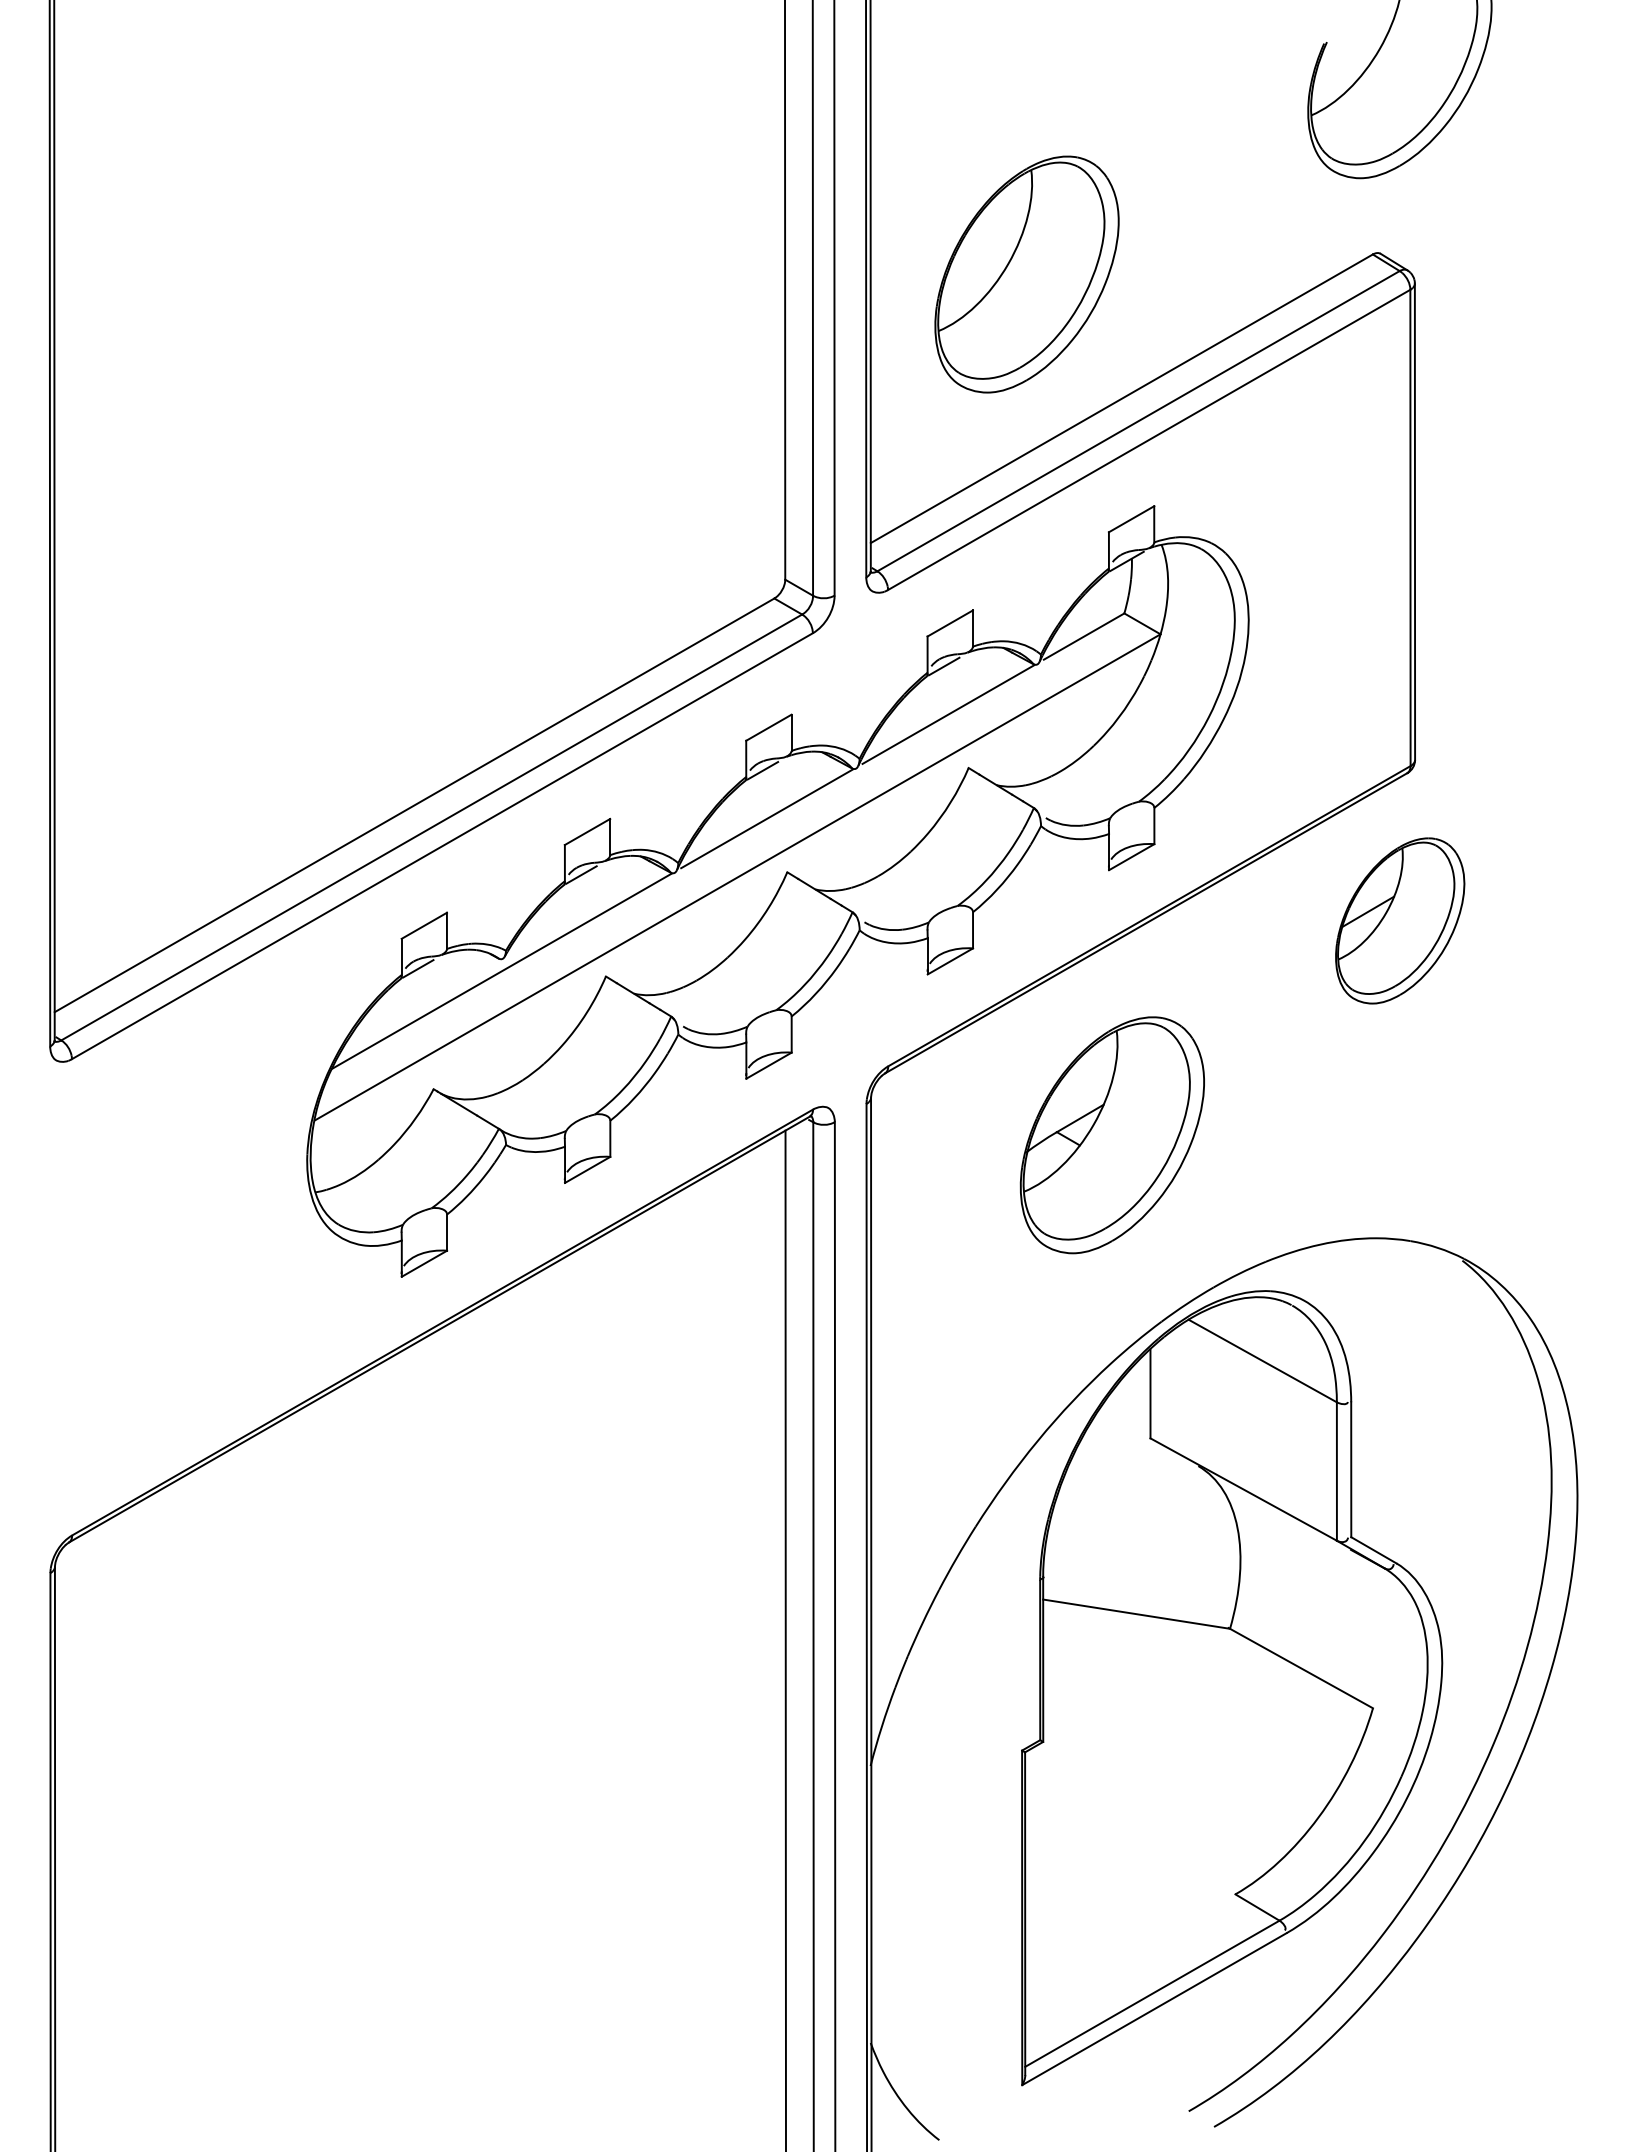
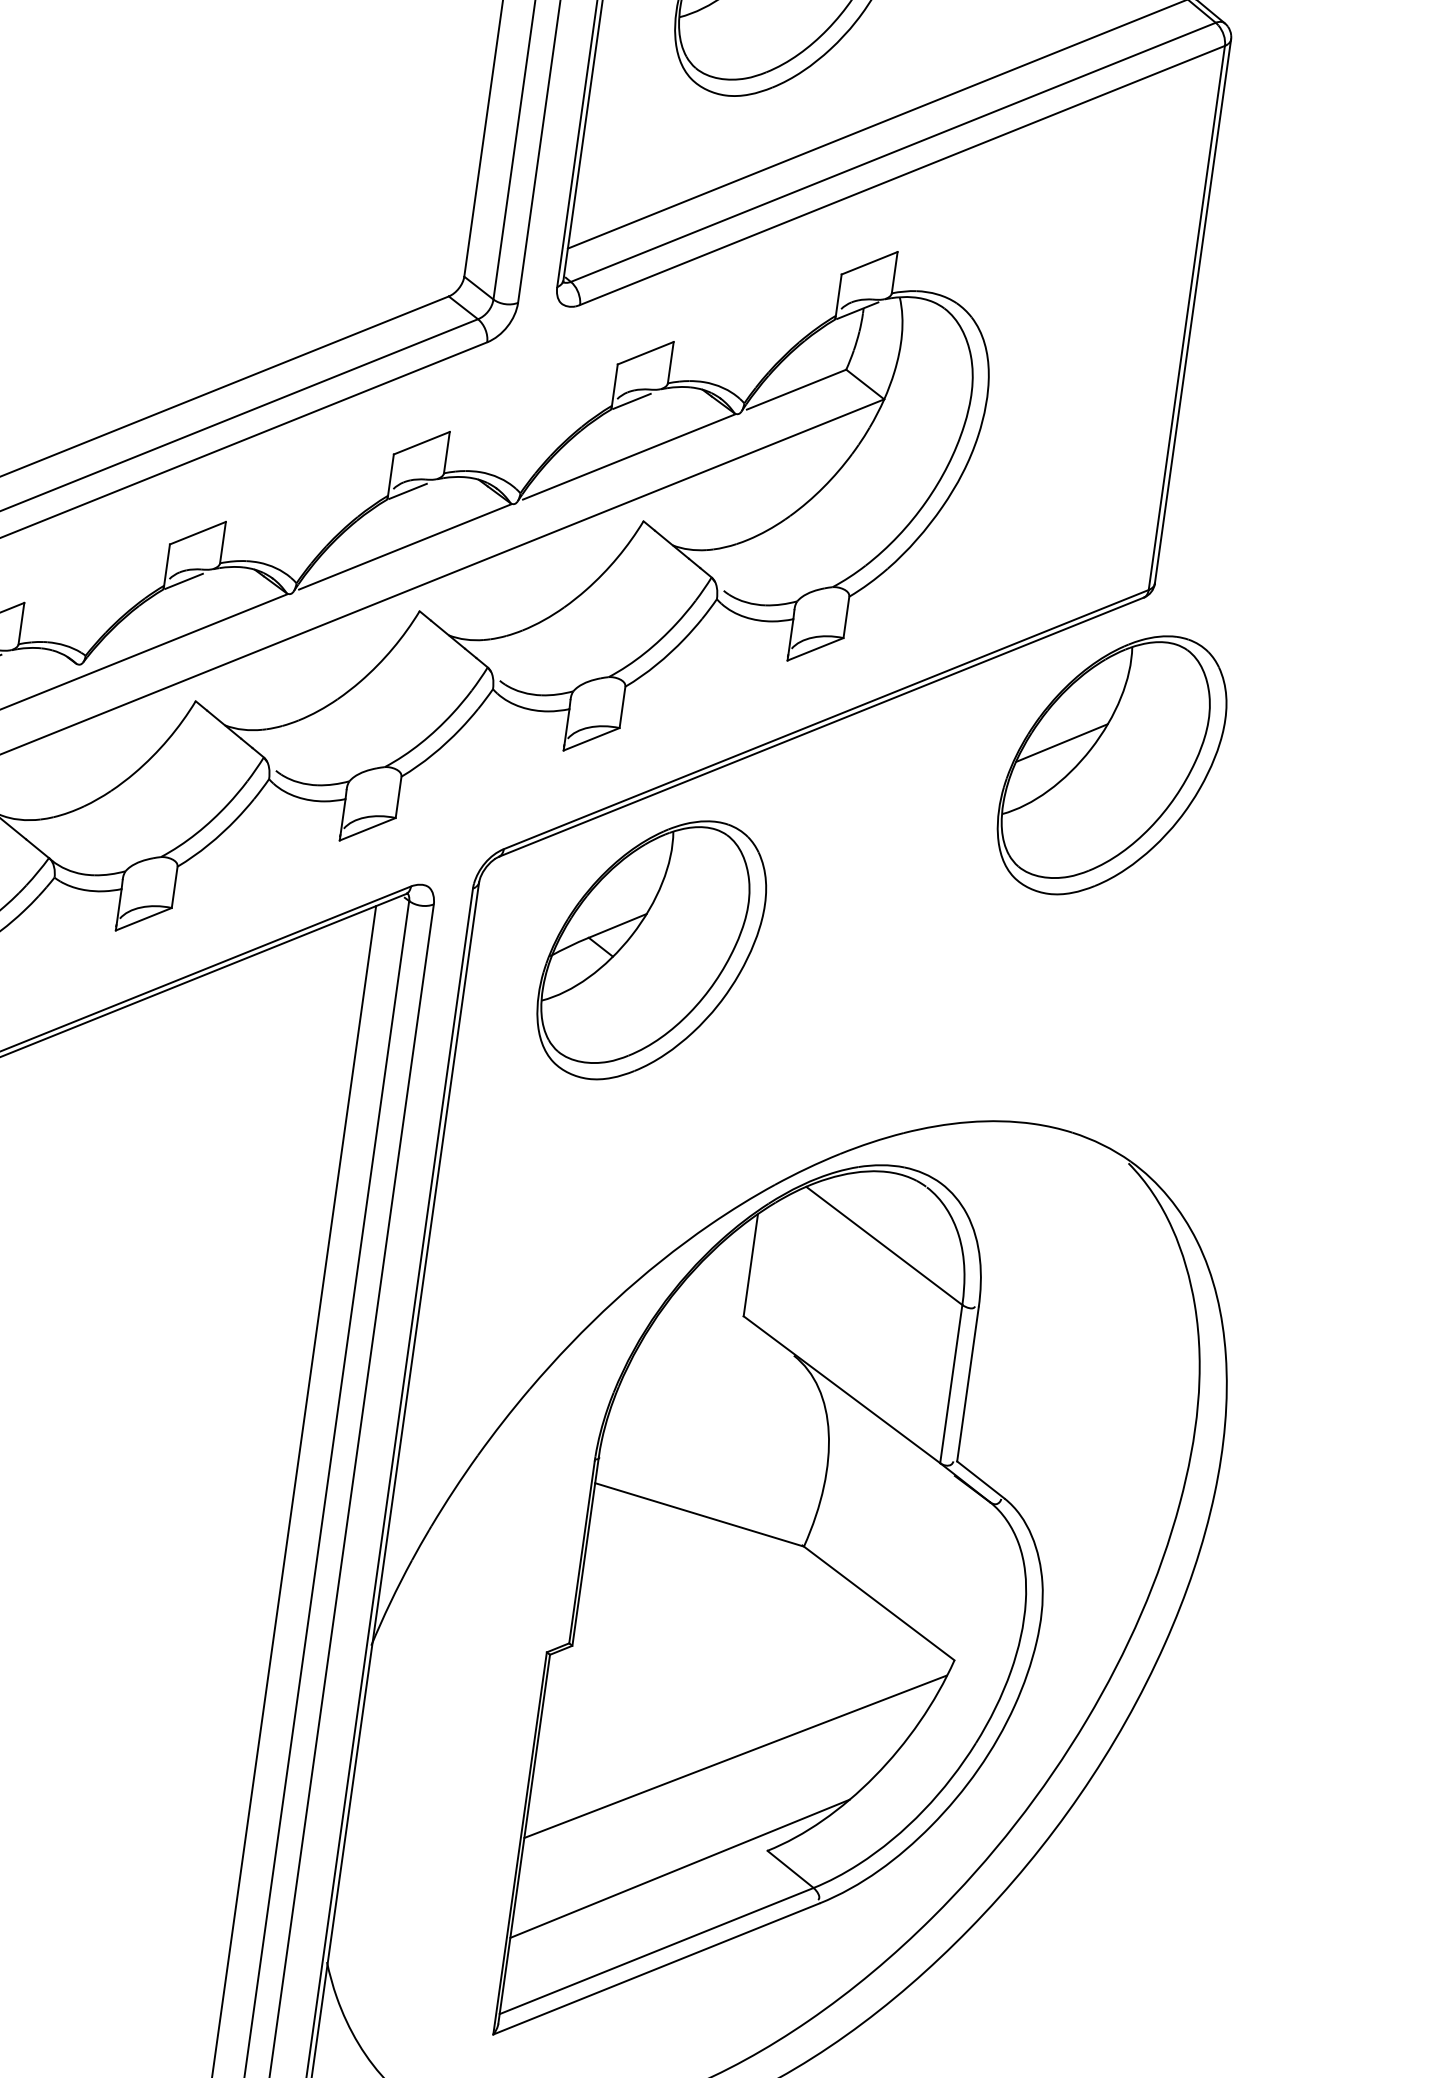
part: (1399, 920) -> (1111, 764), size x1.43
part: (1111, 1135) -> (650, 950), moved
line: (1196, 1817) -> (735, 1756), added
line: (1162, 1920) -> (679, 1868), added

